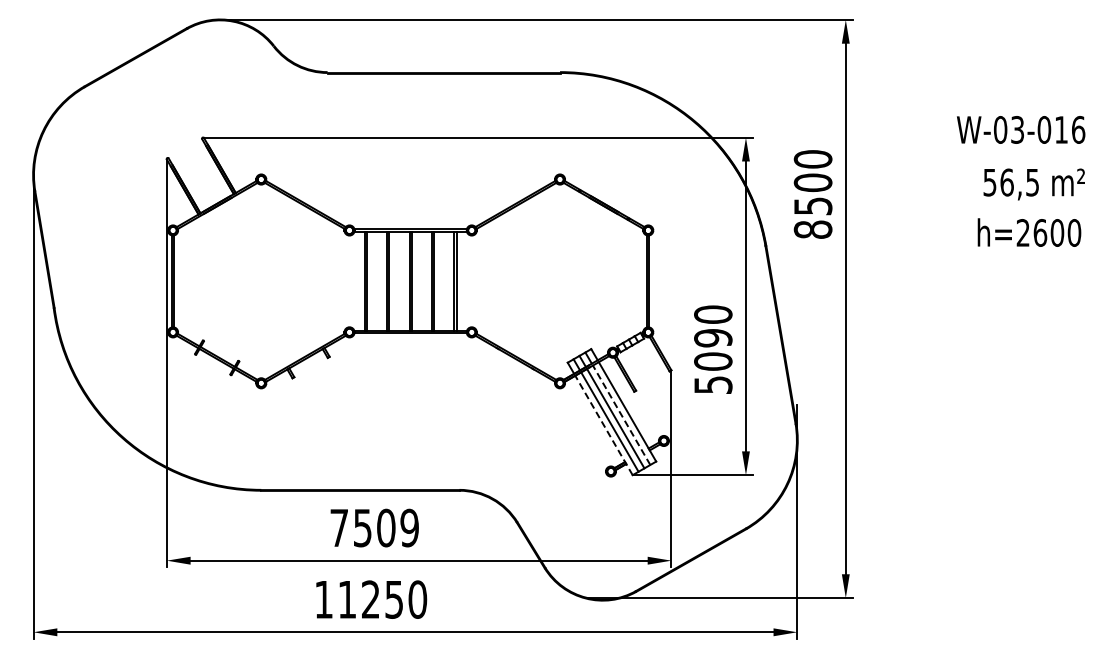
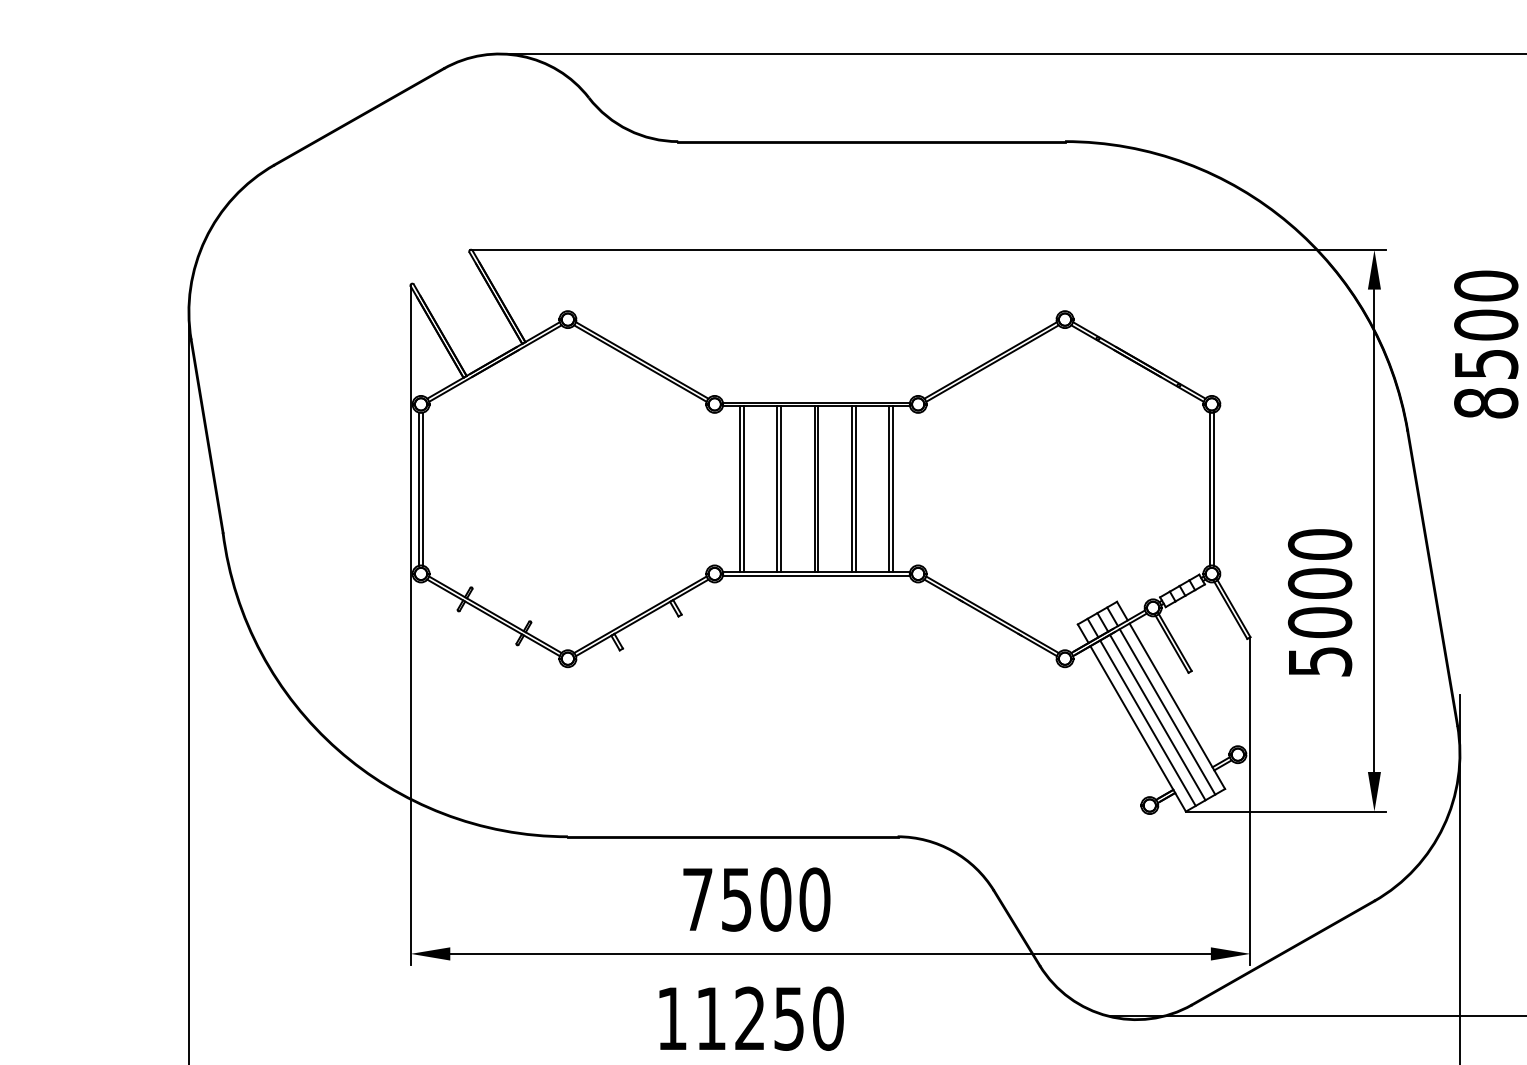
text: (713, 337) -> (1320, 582), 5090 -> 5000
line: (621, 414) -> (1167, 710), dashed -> solid
line: (603, 425) -> (1137, 728), dashed -> solid
text: (409, 528) -> (814, 900), 7509 -> 7500

